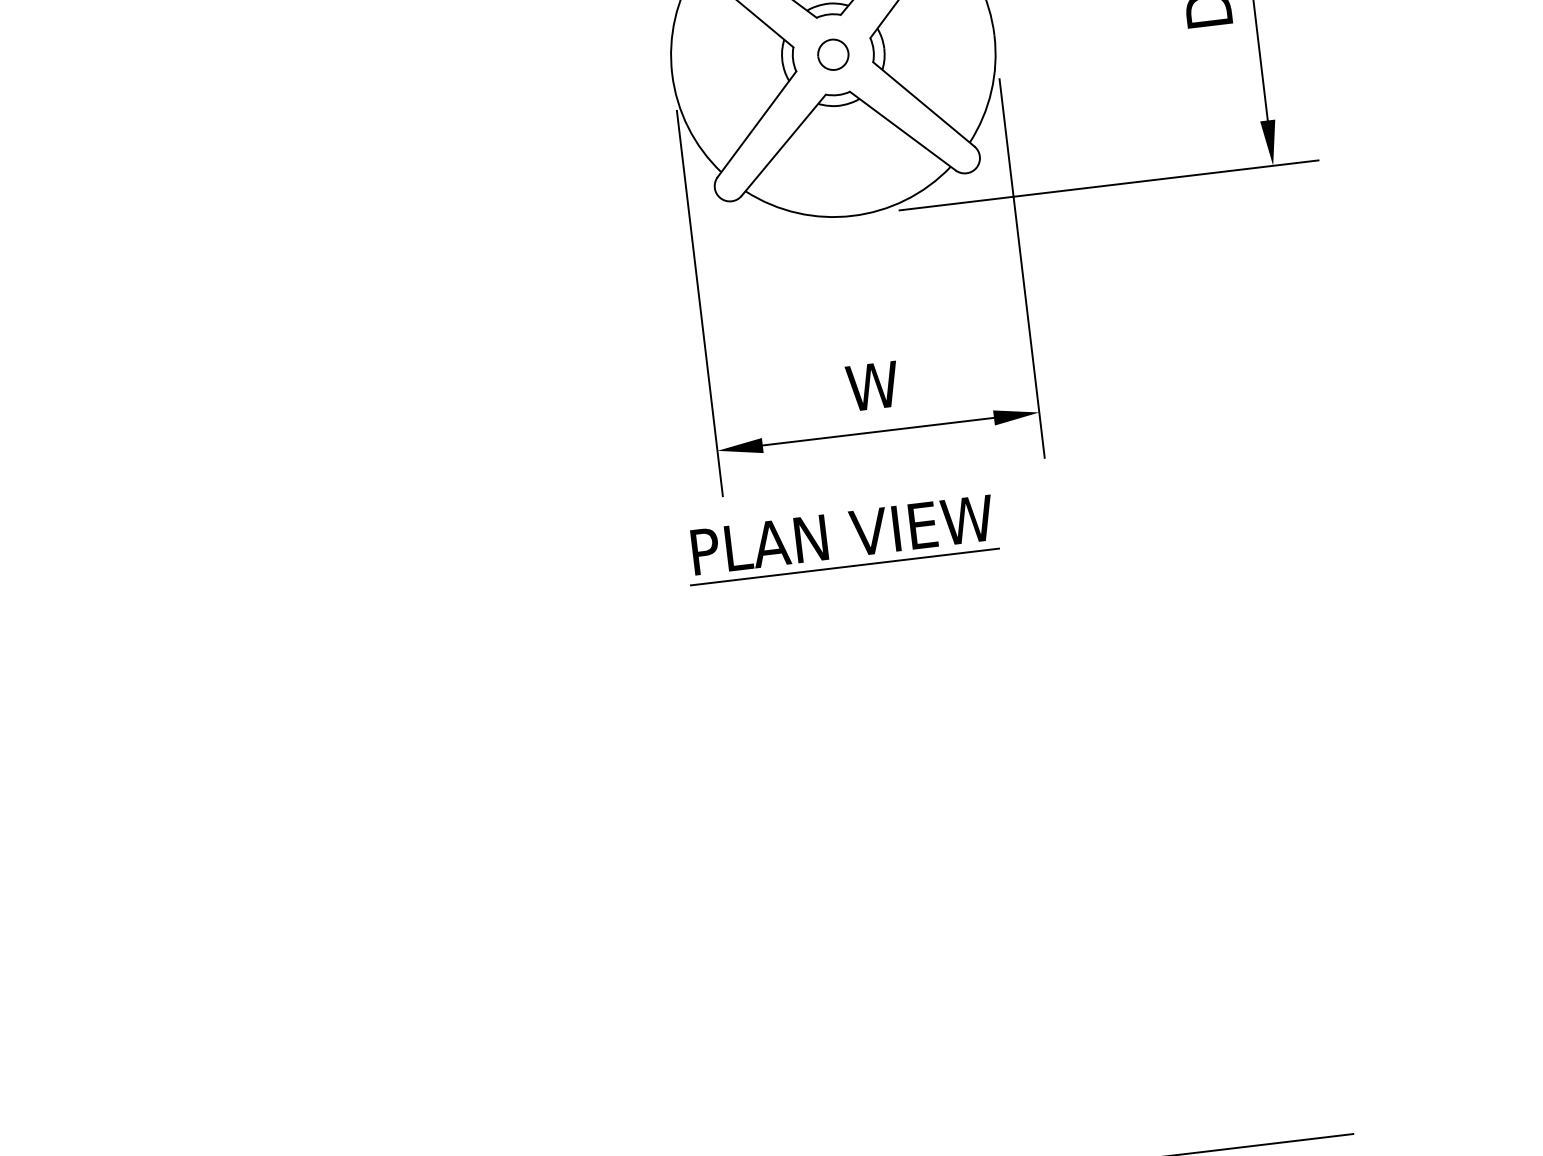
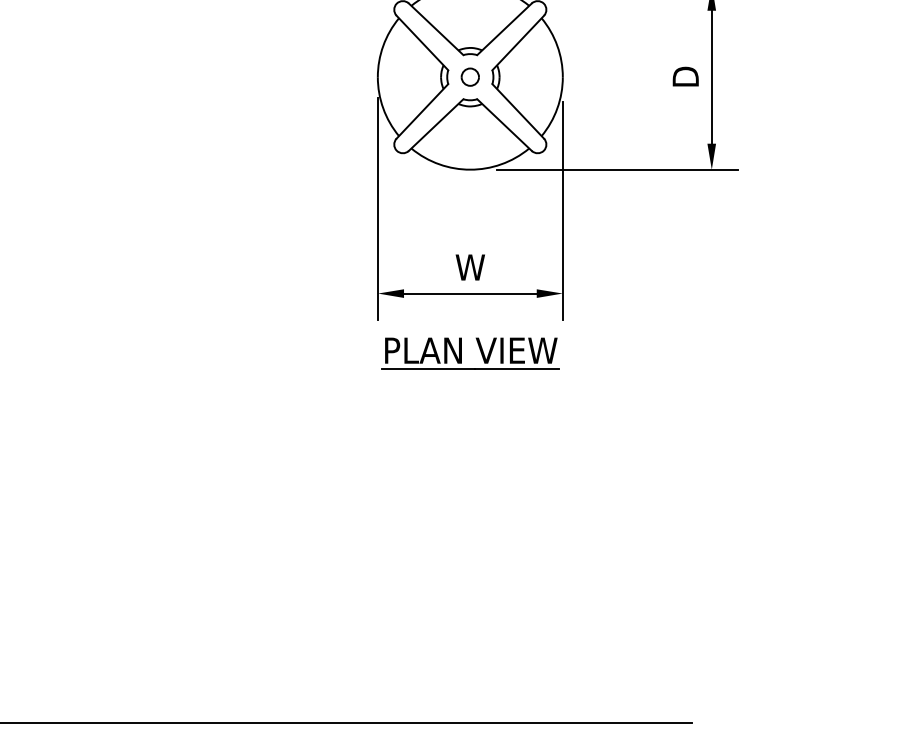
part: (826, 542) -> (461, 353), moved

